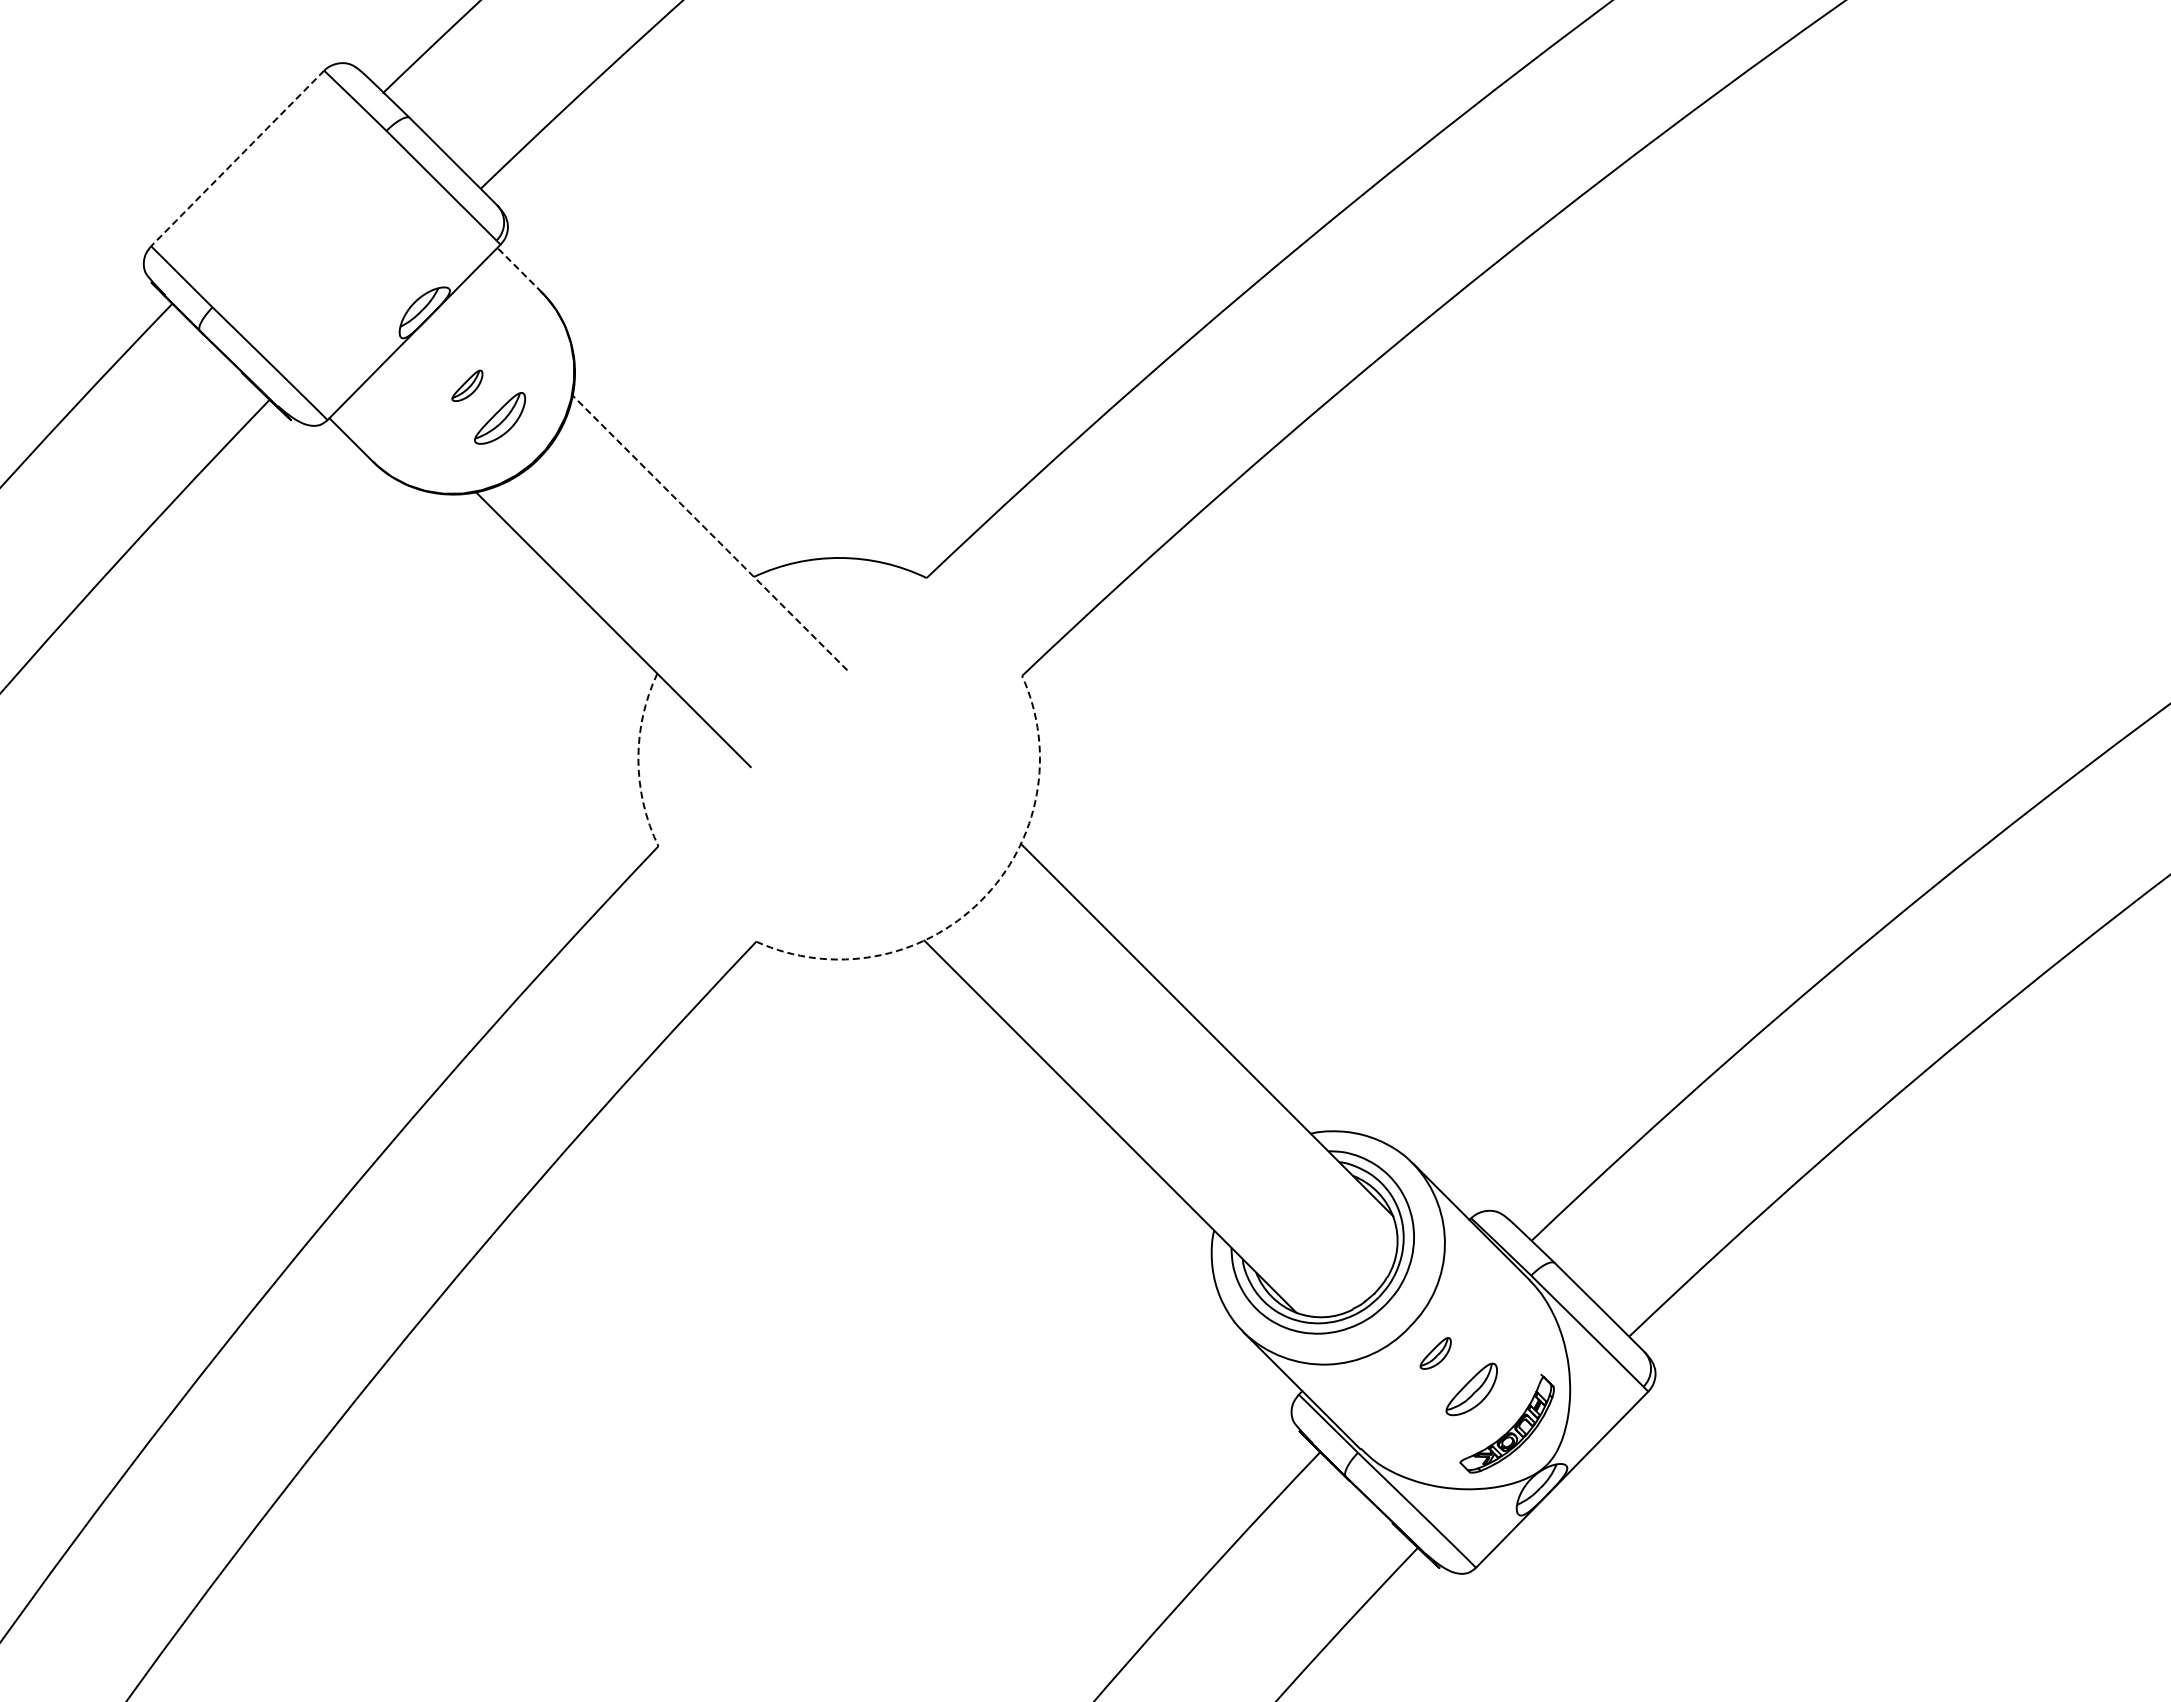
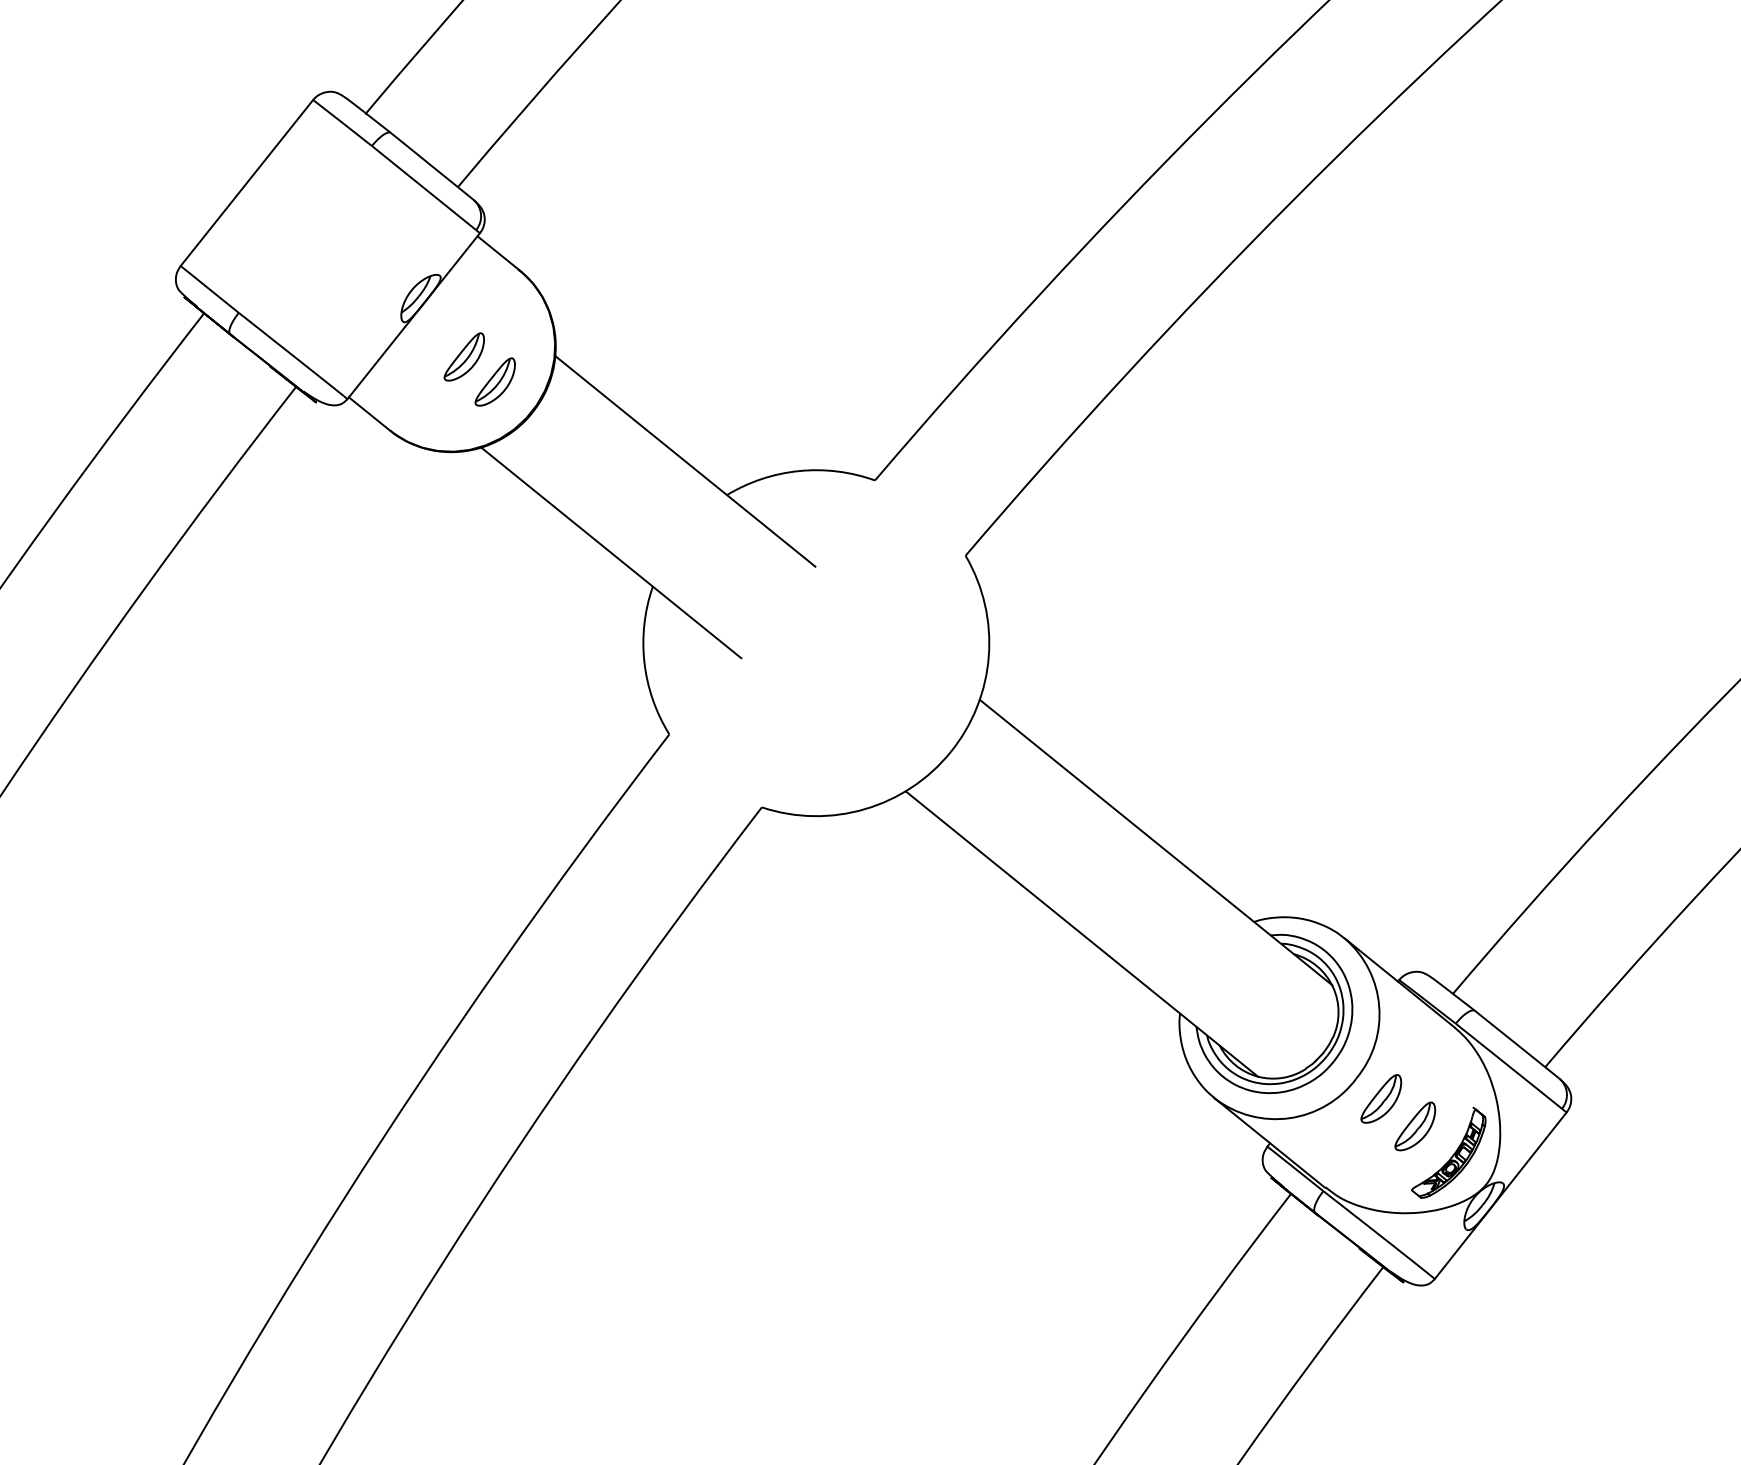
line: (237, 158) -> (246, 183), dashed -> solid
line: (519, 270) -> (498, 253), dashed -> solid
part: (467, 385) -> (464, 356), size x1.67
line: (709, 532) -> (684, 461), dashed -> solid
arc: (638, 760) -> (644, 662), dashed -> solid
arc: (981, 900) -> (951, 751), dashed -> solid
part: (1435, 1353) -> (1380, 1099), size x1.67

